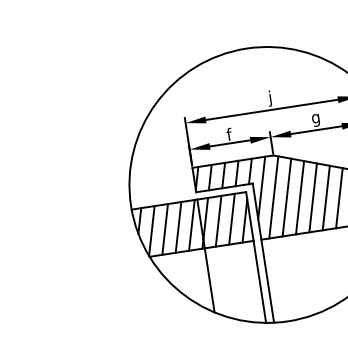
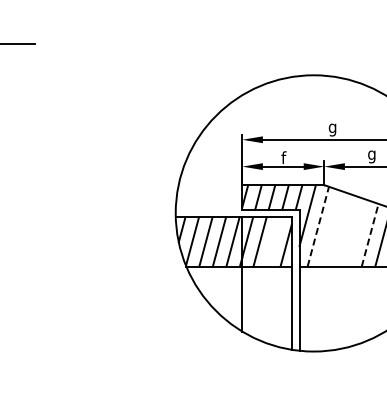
text: (271, 98) -> (331, 128), j -> g
line: (273, 197) -> (318, 226), solid -> dashed
line: (287, 197) -> (331, 228), removed
line: (299, 197) -> (343, 230), removed
line: (313, 197) -> (357, 232), removed
line: (326, 197) -> (370, 234), solid -> dashed
line: (231, 218) -> (273, 241), removed

